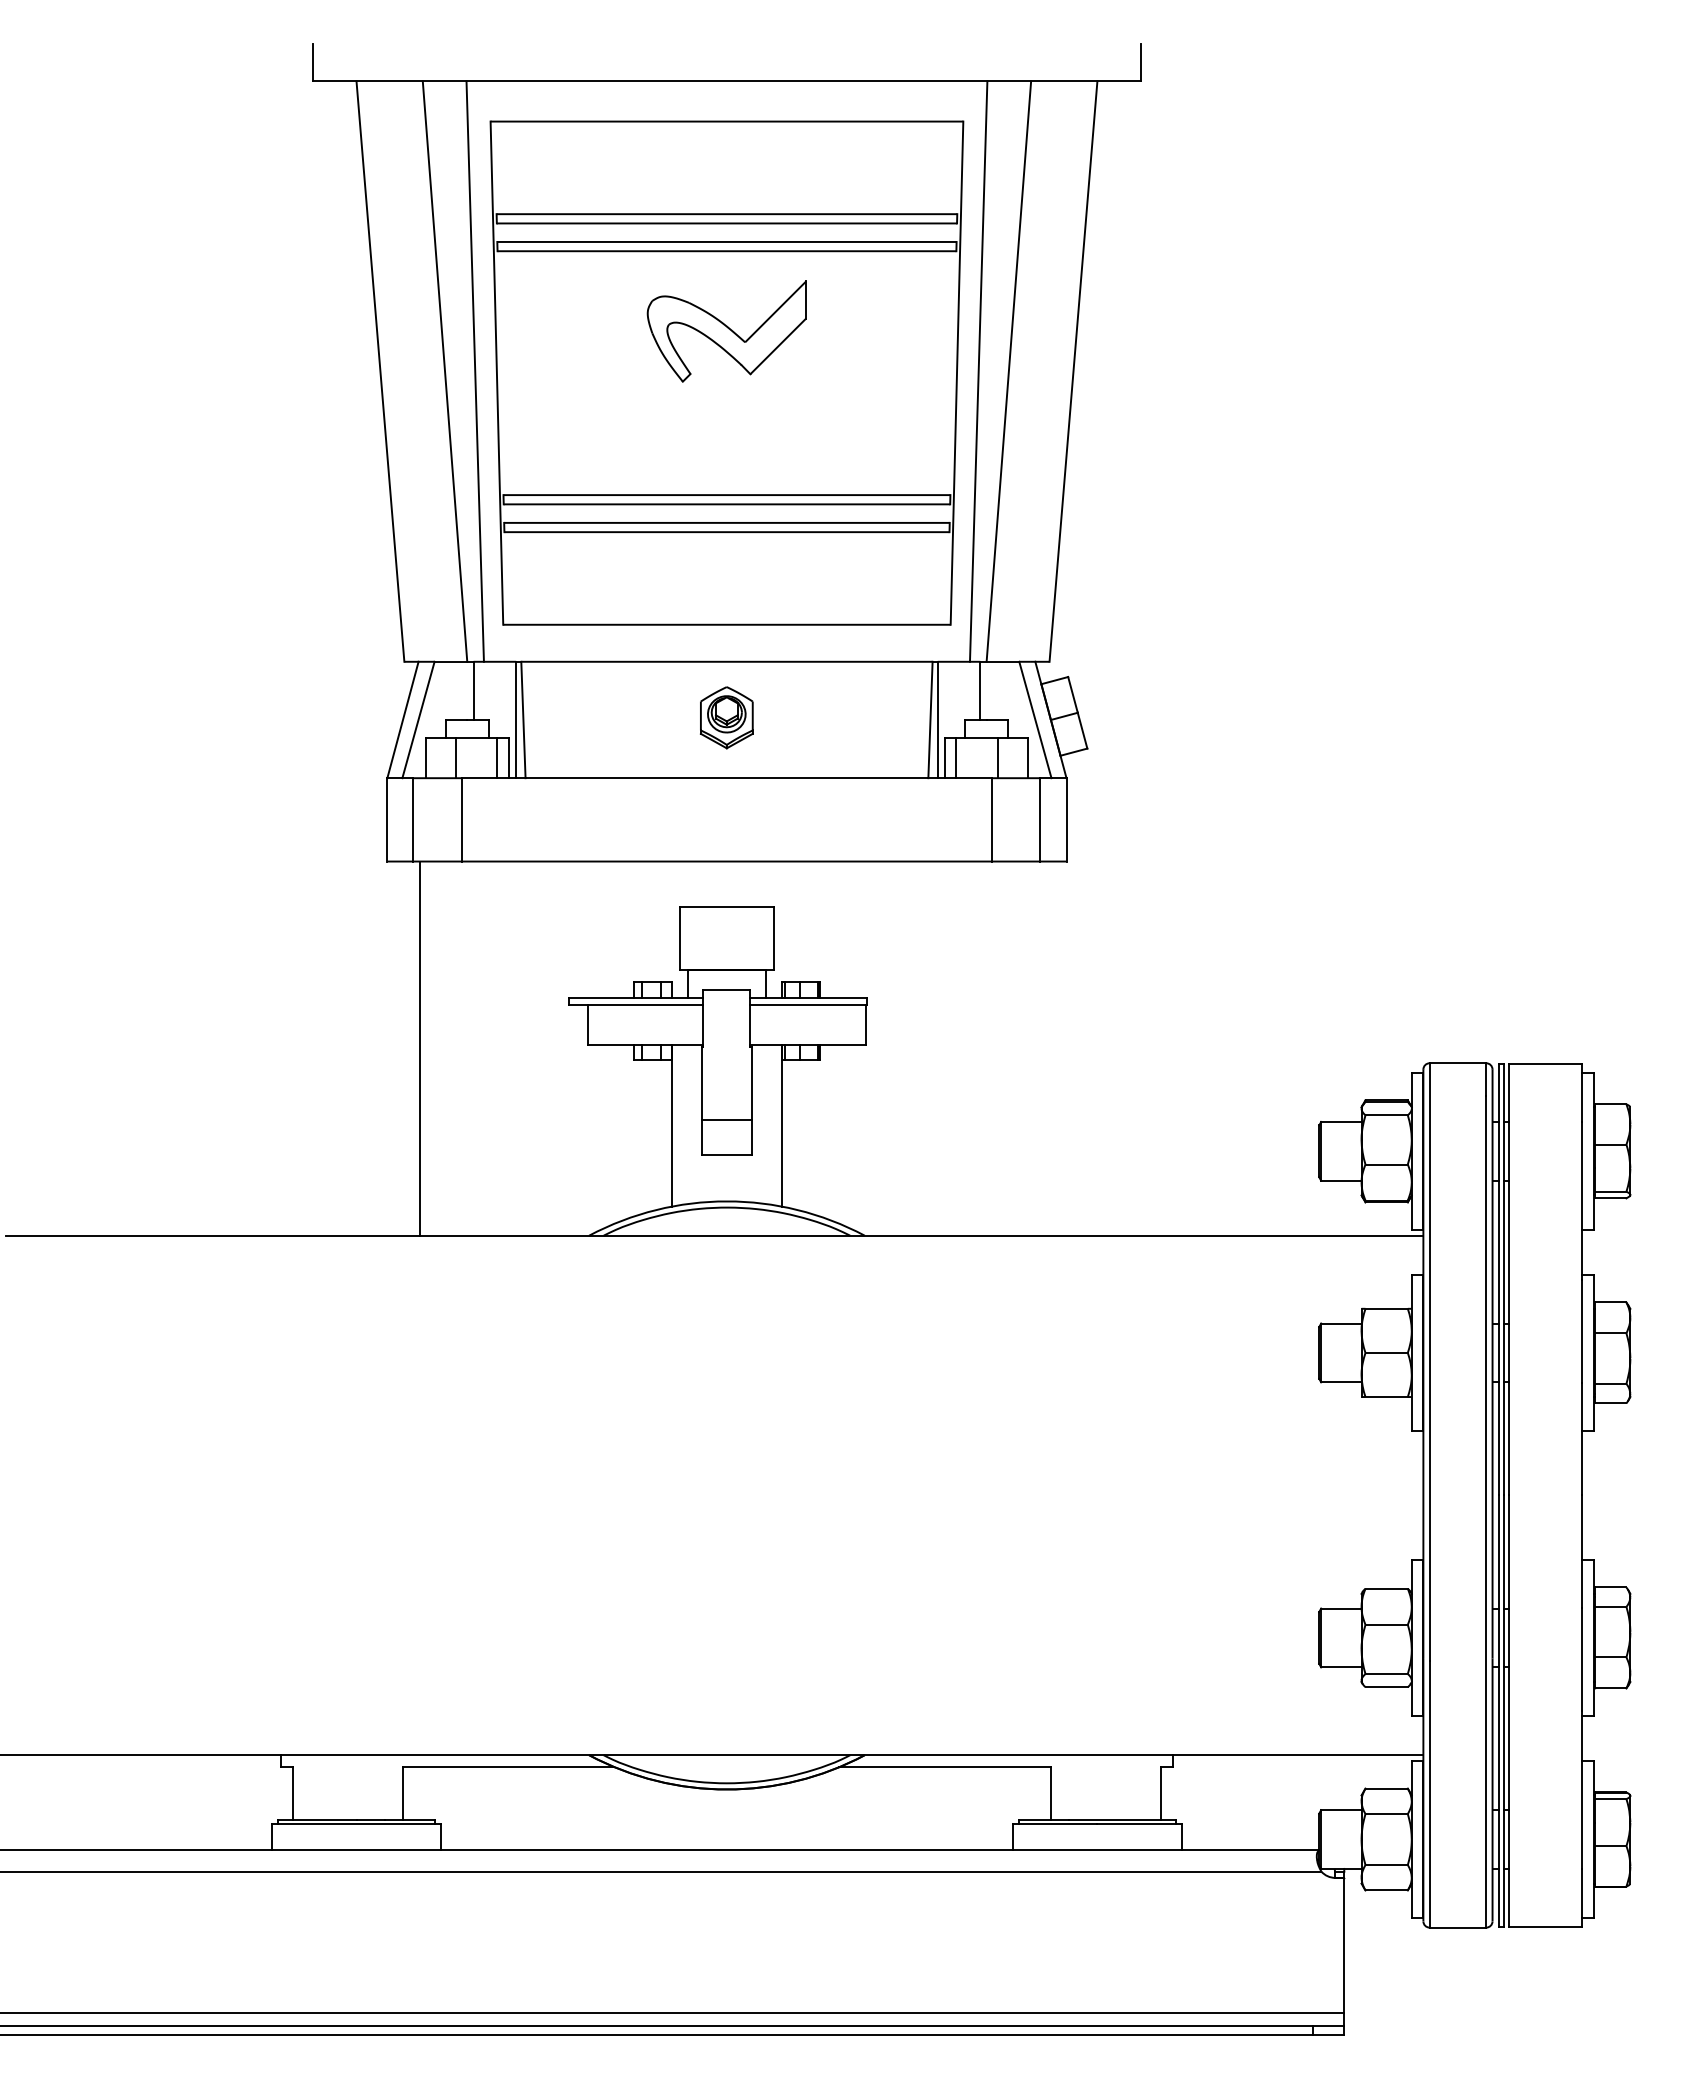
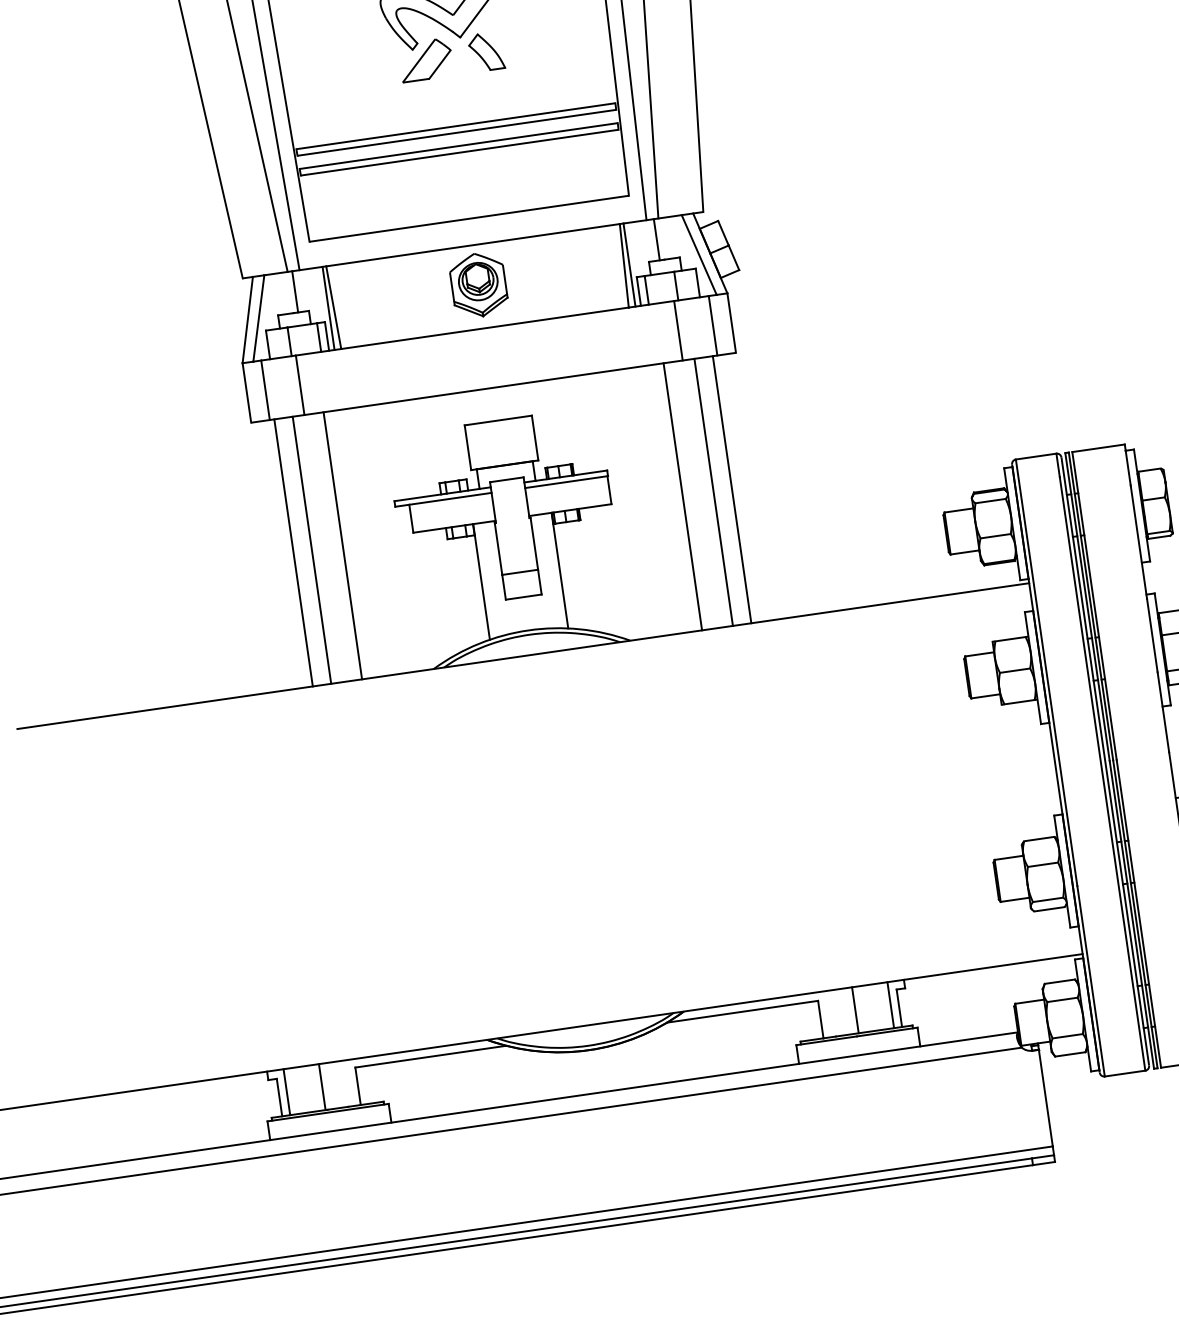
part: (698, 398) -> (425, 60), added
part: (783, 398) -> (486, 51), added
part: (726, 717) -> (478, 285), size x1.43
line: (445, 1048) -> (311, 550), added
line: (488, 1048) -> (342, 545), added
line: (965, 1048) -> (683, 496), added
line: (1008, 1048) -> (713, 492), added
line: (1034, 1048) -> (732, 489), added
line: (303, 1787) -> (286, 1092), added
line: (353, 1787) -> (322, 1087), added
line: (1100, 1787) -> (855, 1010), added
line: (1149, 1787) -> (890, 1005), added

